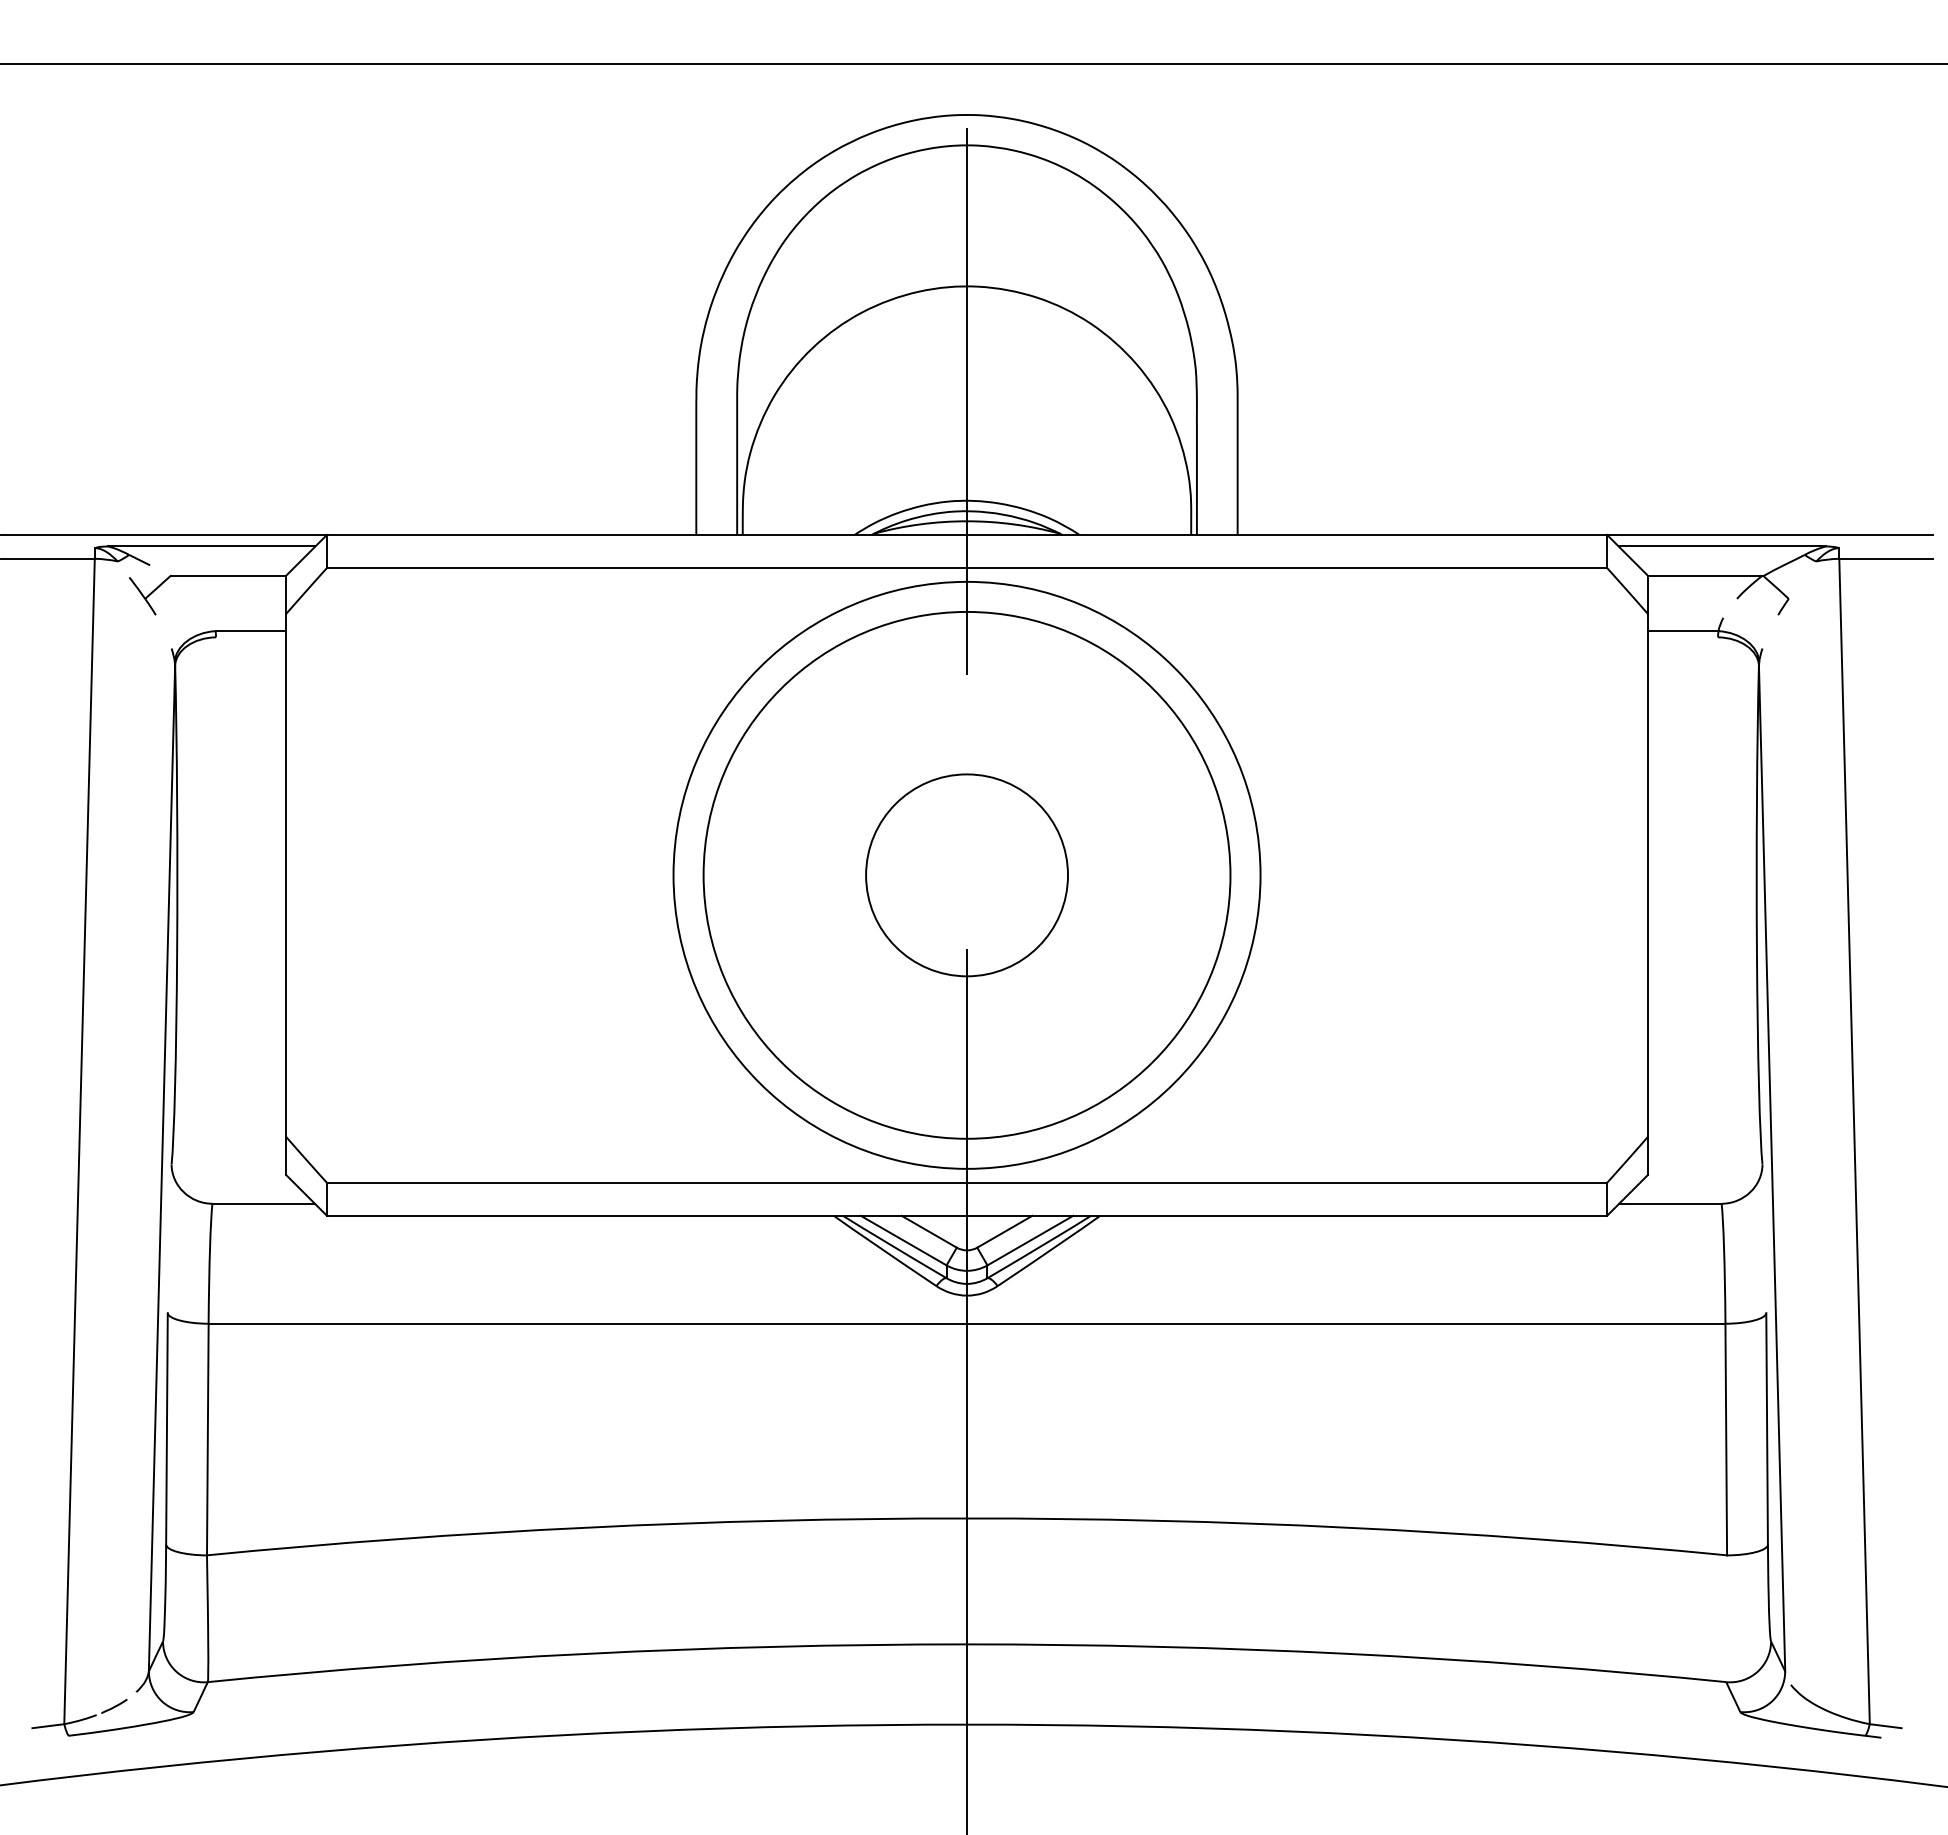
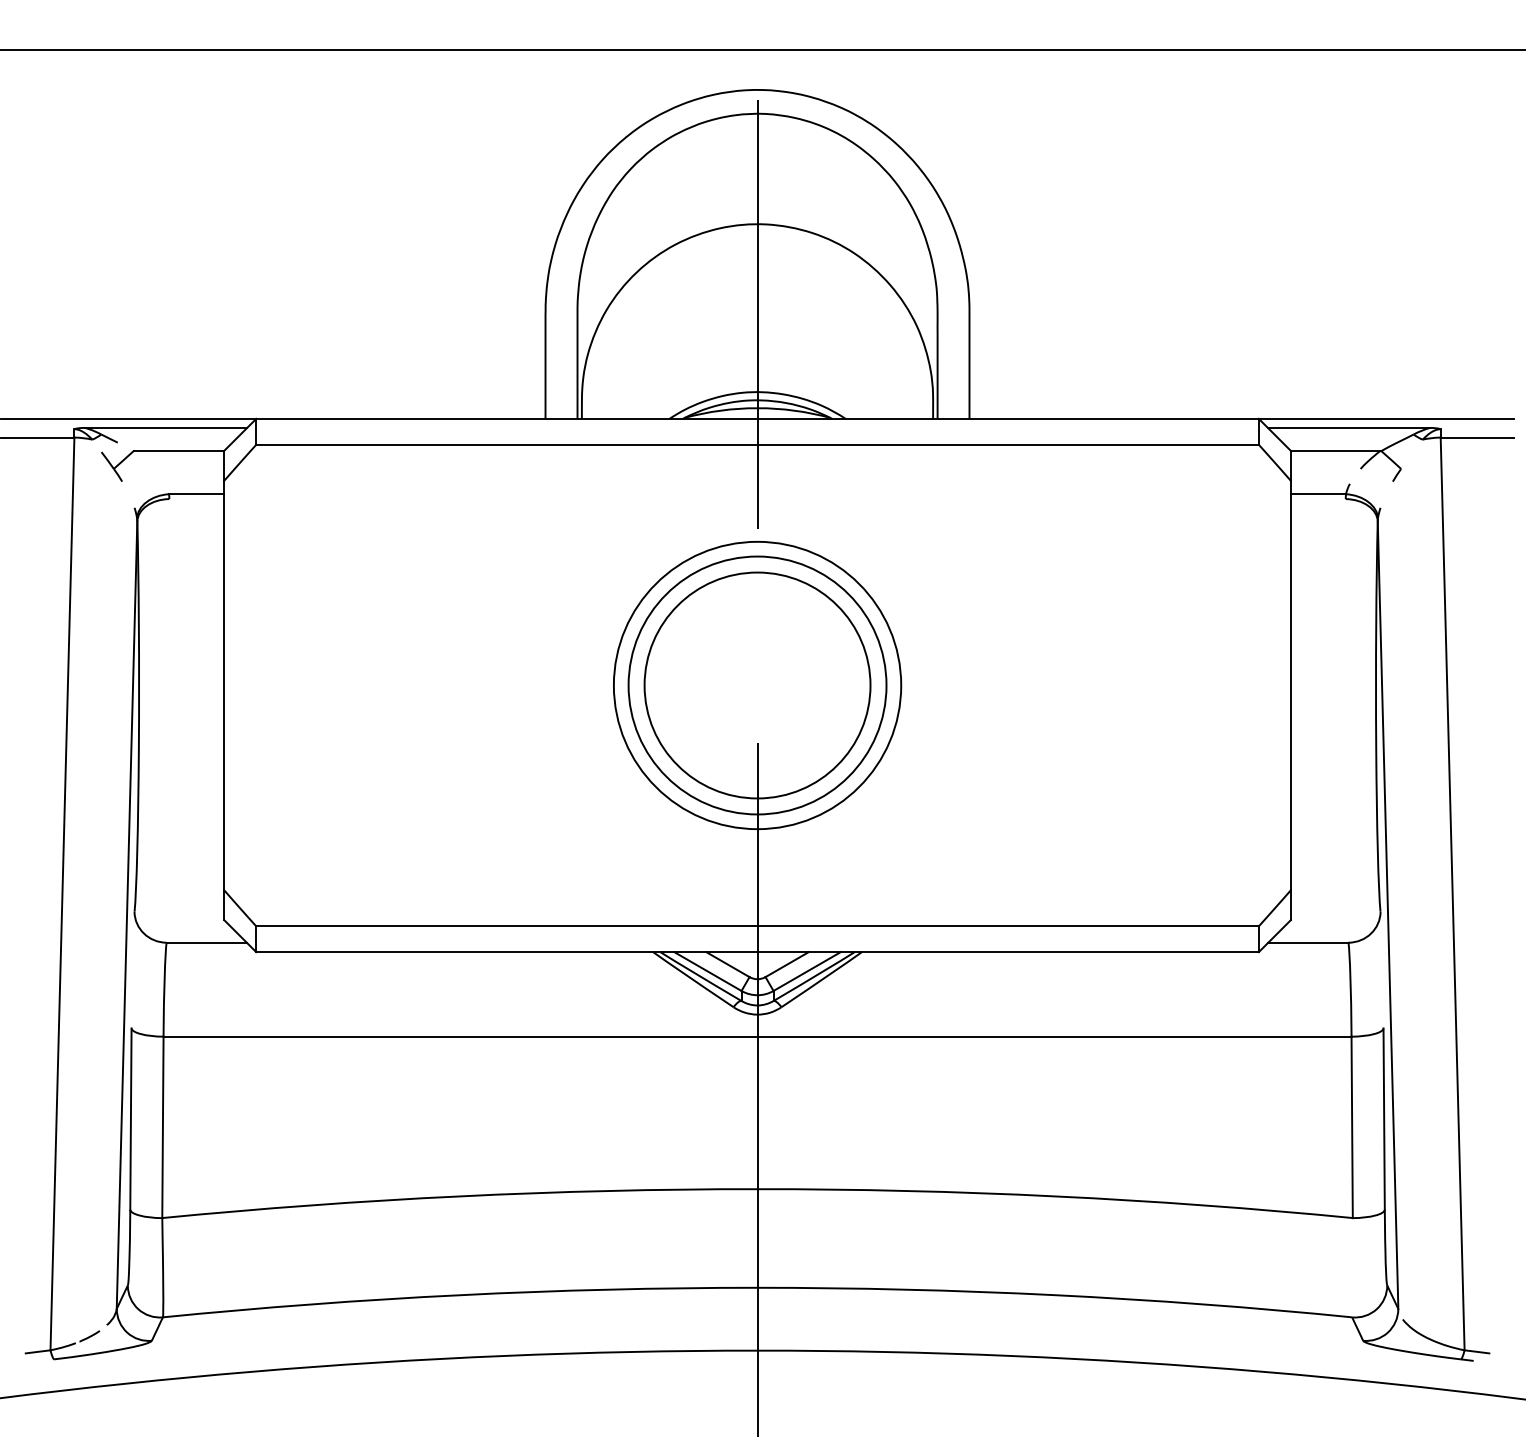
circle: (966, 874) -> (757, 684), size x0.62
circle: (966, 875) -> (757, 685), size x0.62
circle: (966, 875) -> (757, 685), size x1.43

